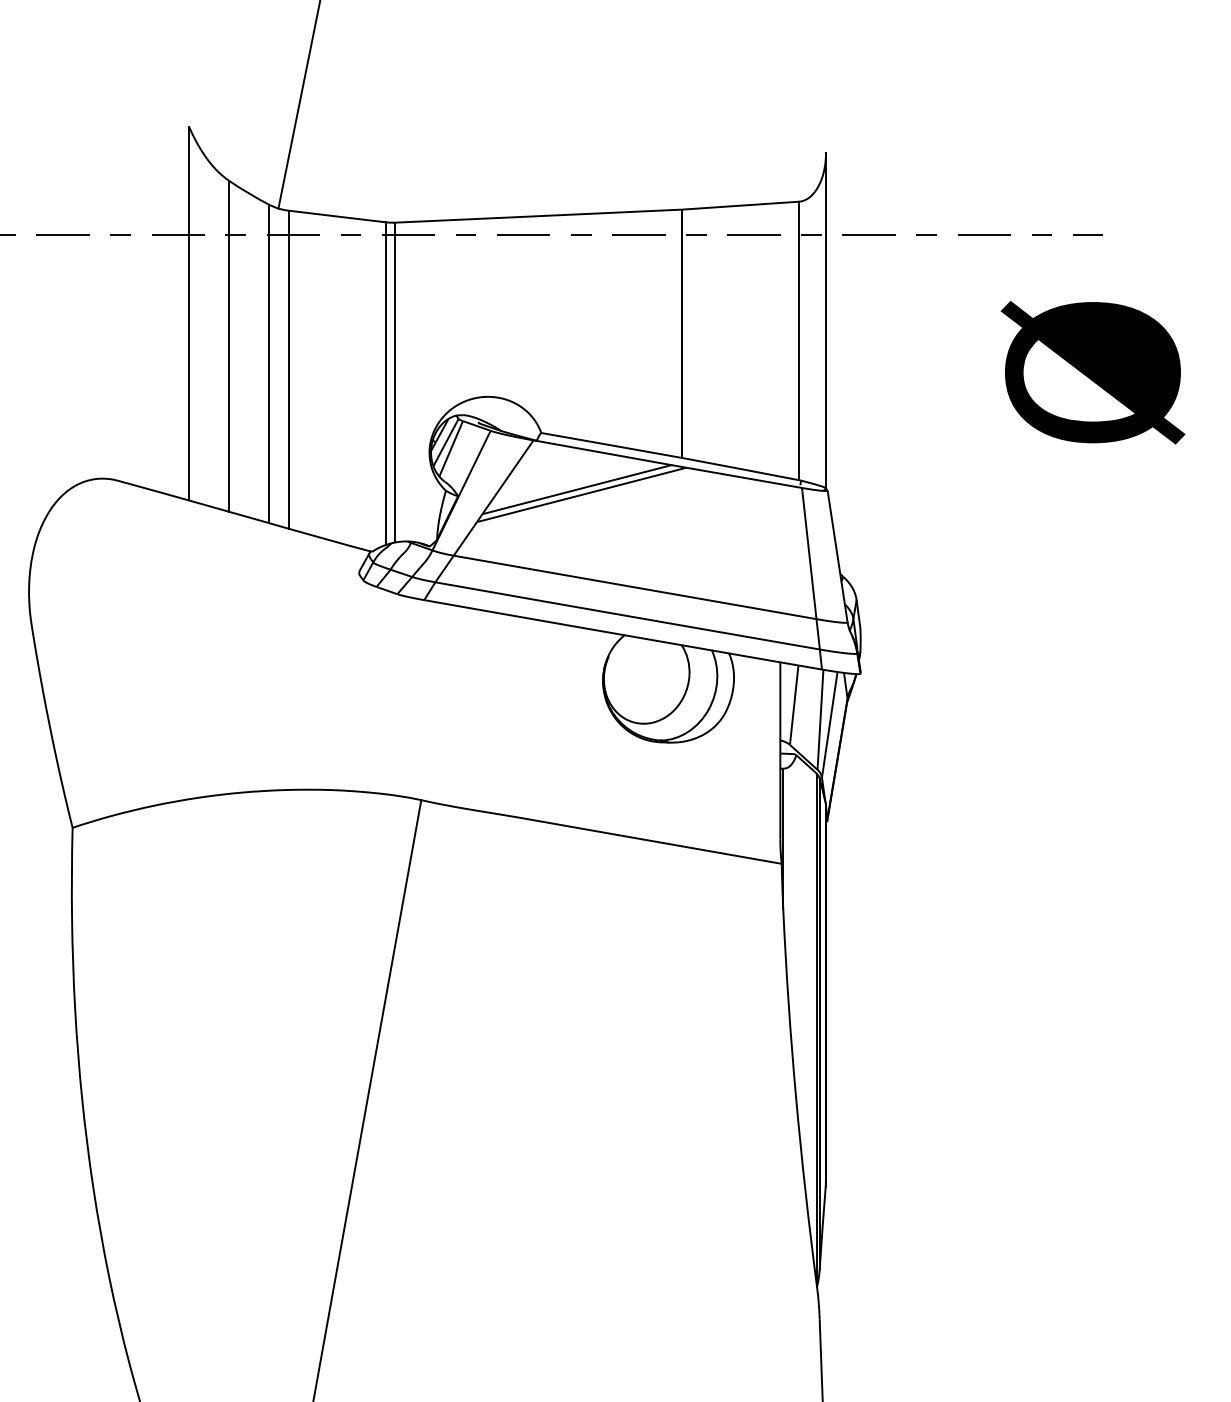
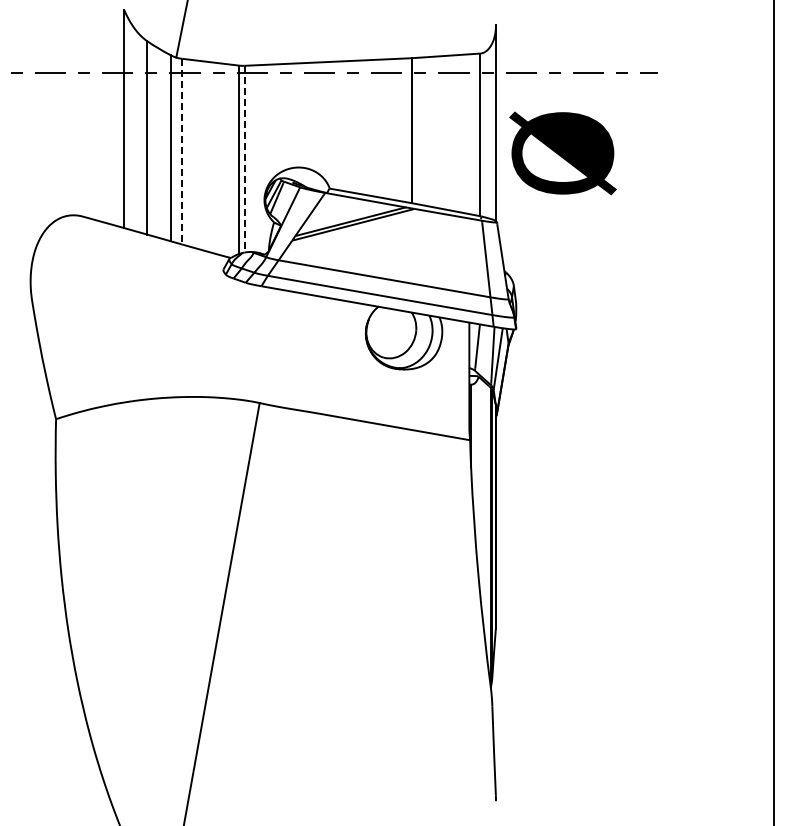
line: (289, 369) -> (182, 151), solid -> dashed
text: (1092, 372) -> (562, 153), moved
line: (395, 383) -> (244, 159), solid -> dashed

